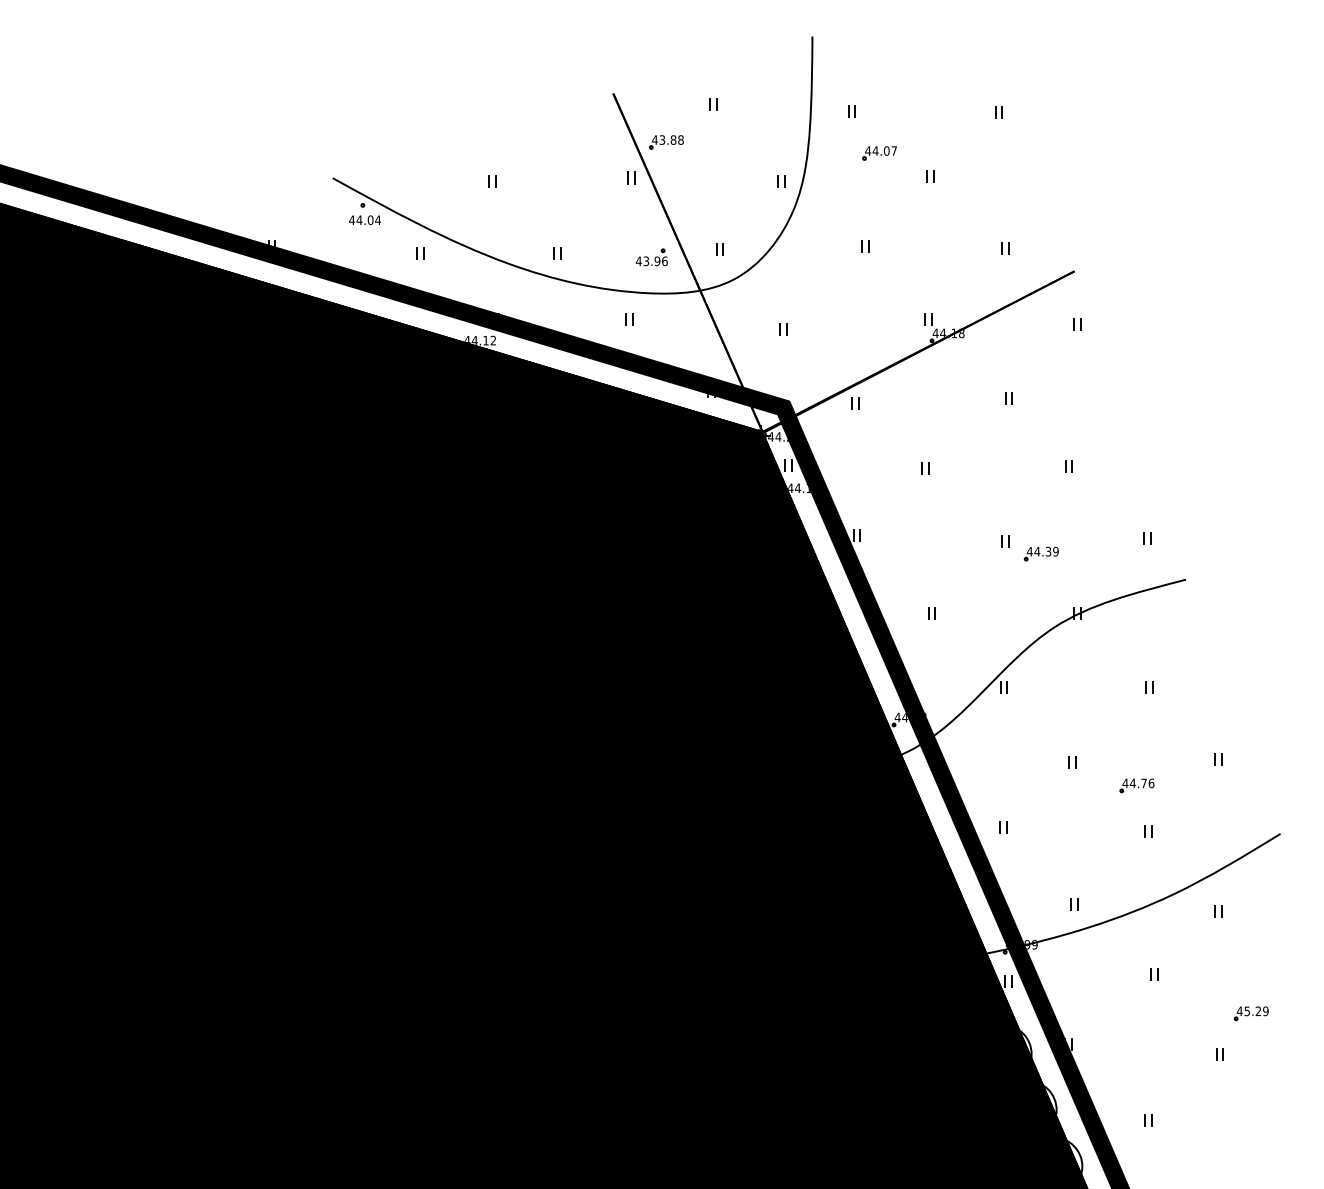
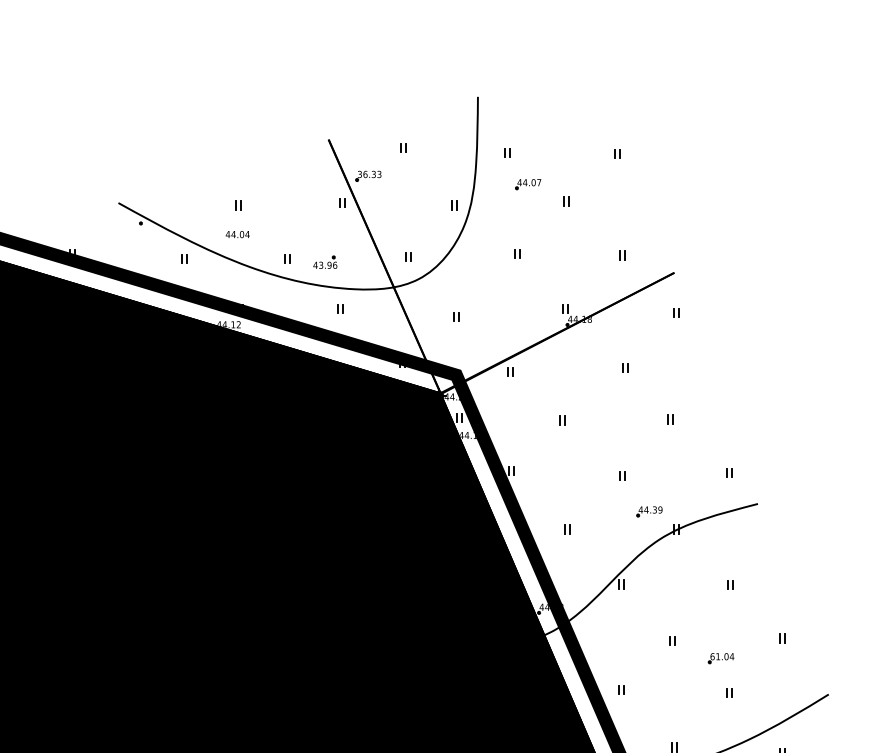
text: (667, 139) -> (369, 174), 43.88 -> 36.33
text: (365, 220) -> (238, 234), moved
part: (651, 257) -> (325, 262), moved
part: (1040, 553) -> (648, 511), moved
text: (1138, 783) -> (722, 656), 44.76 -> 61.04

